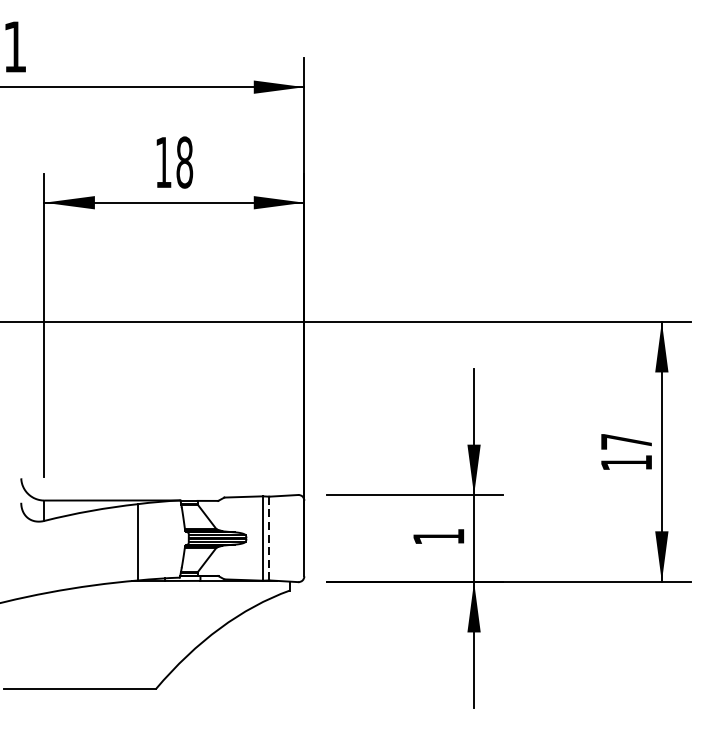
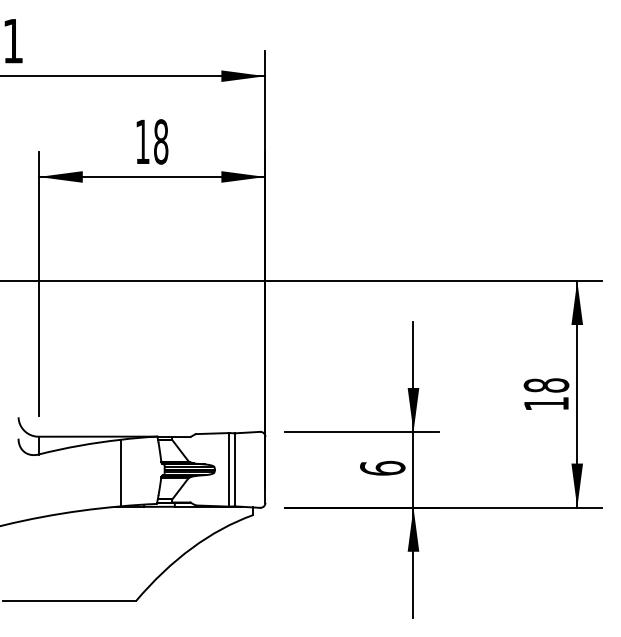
text: (626, 441) -> (546, 385), 17 -> 18
text: (438, 535) -> (382, 467), 1 -> 6
line: (268, 538) -> (234, 469), dashed -> solid

